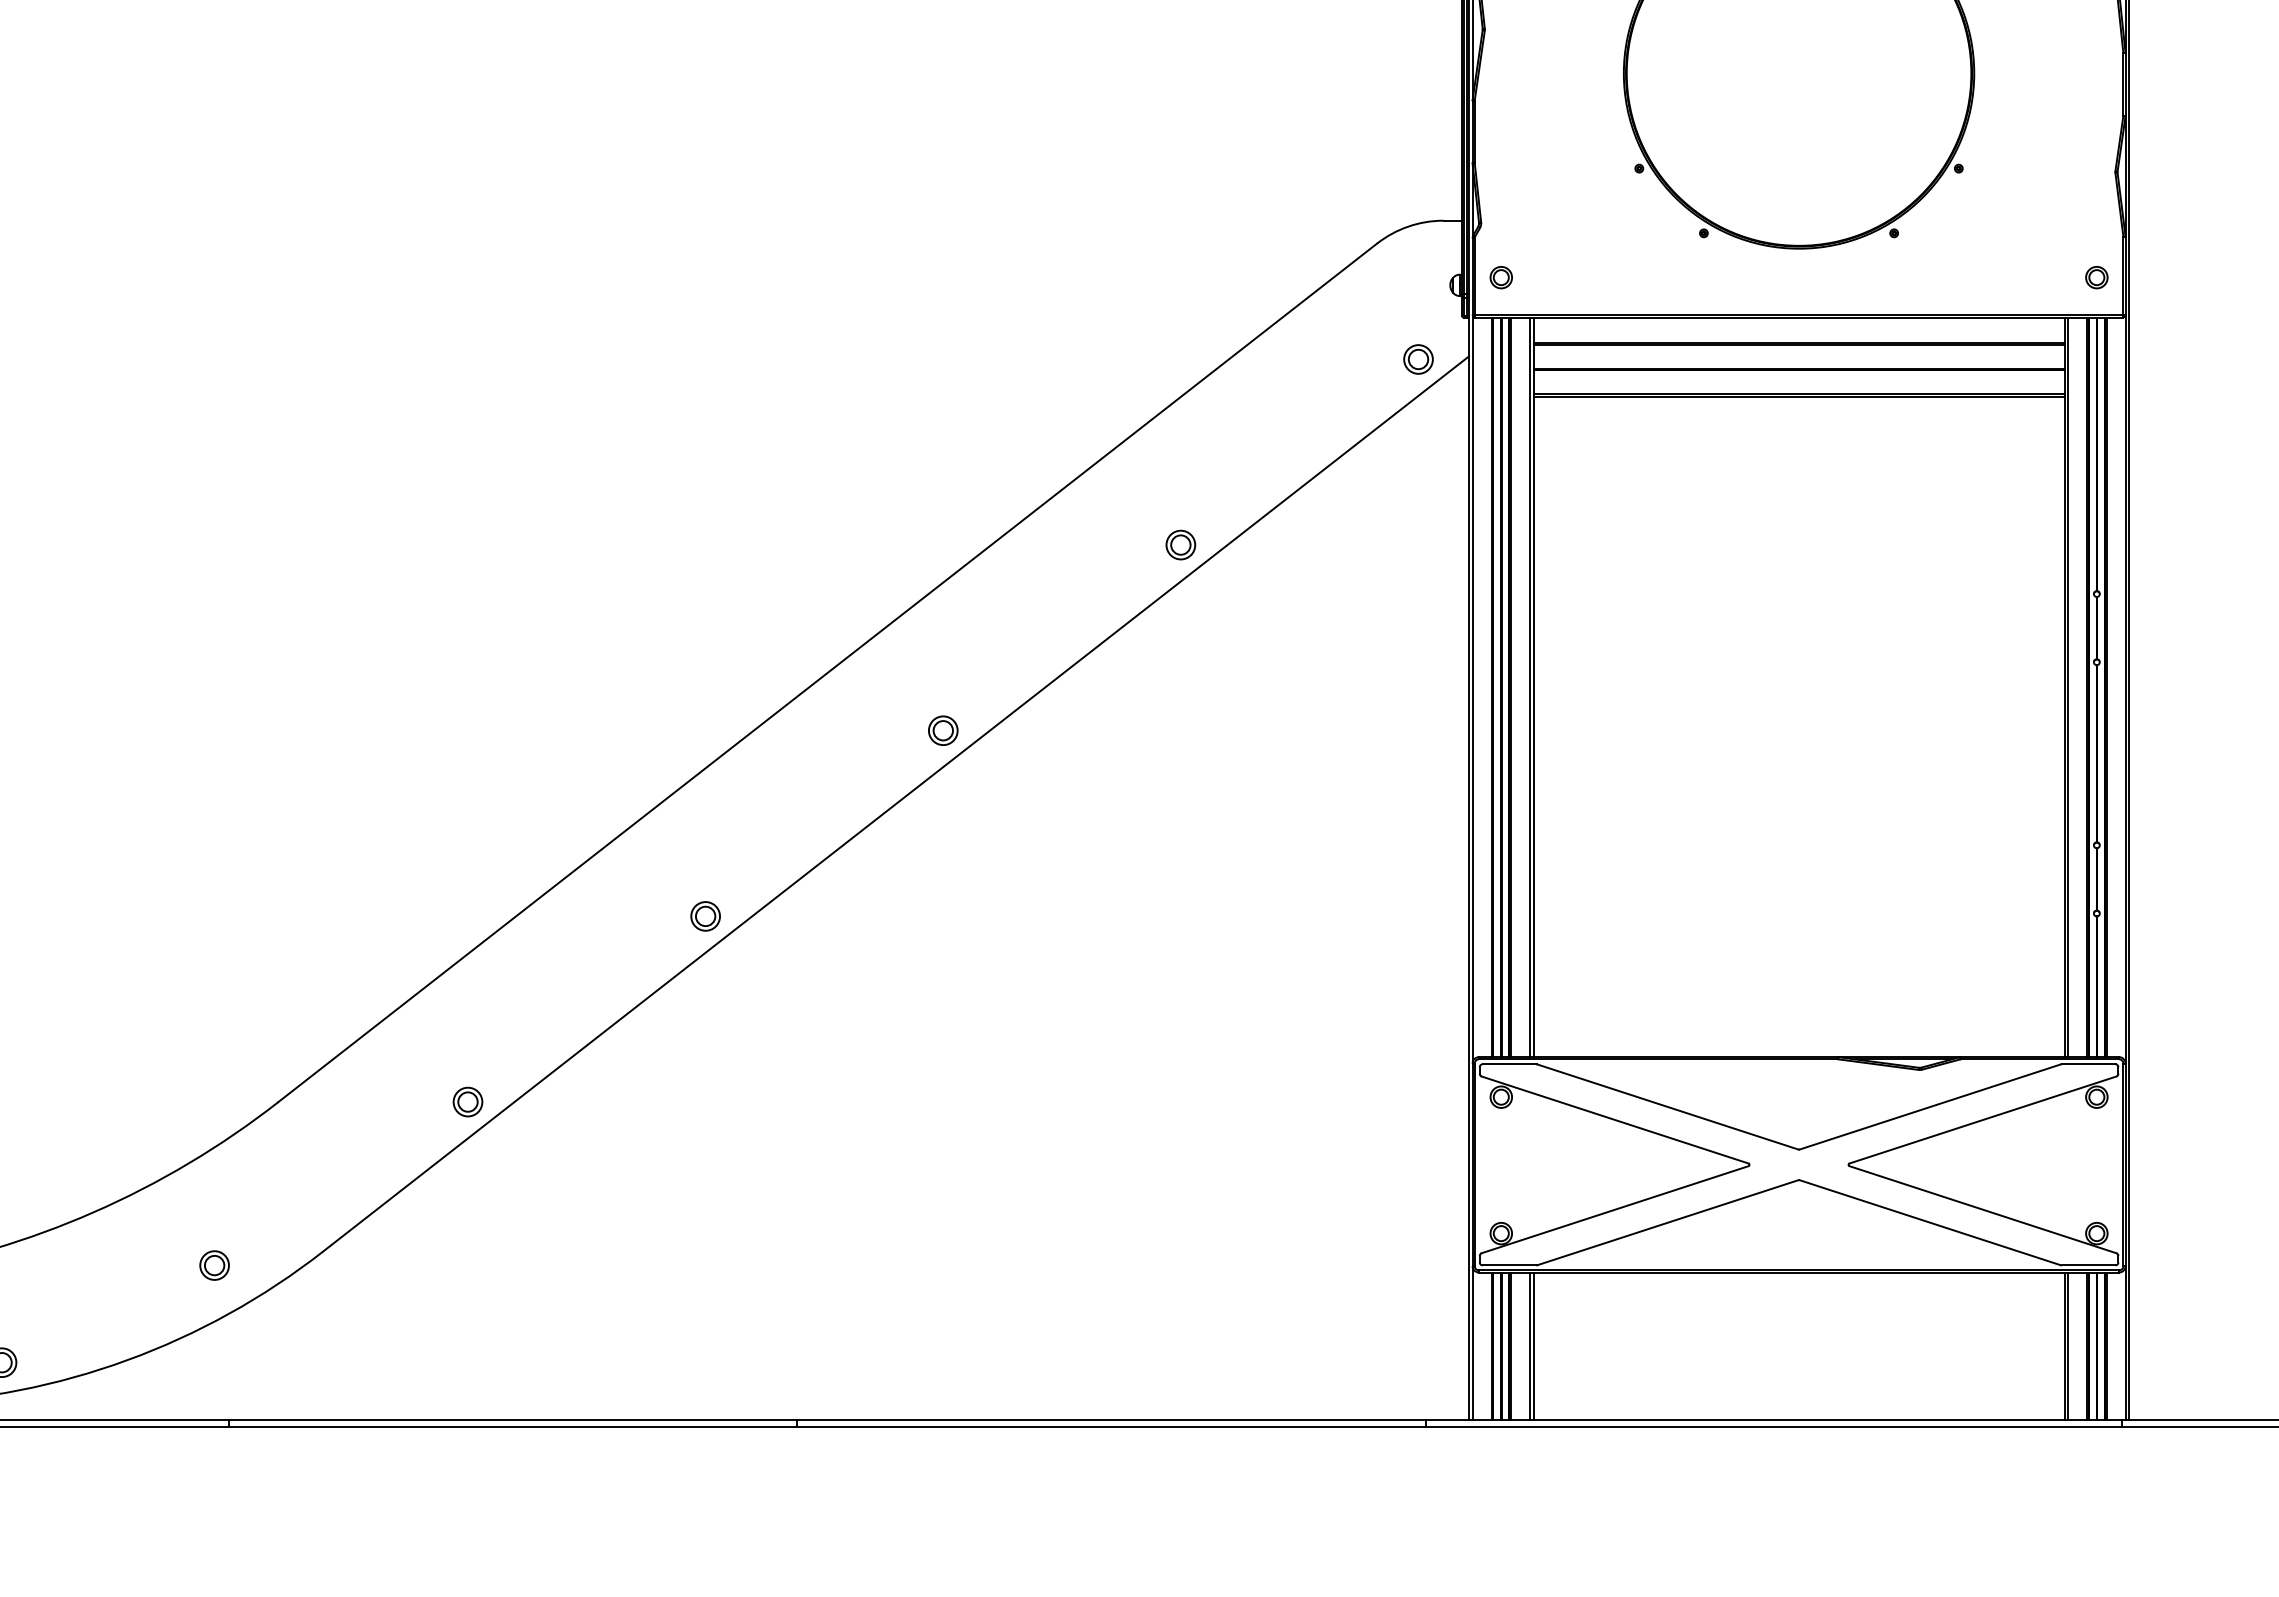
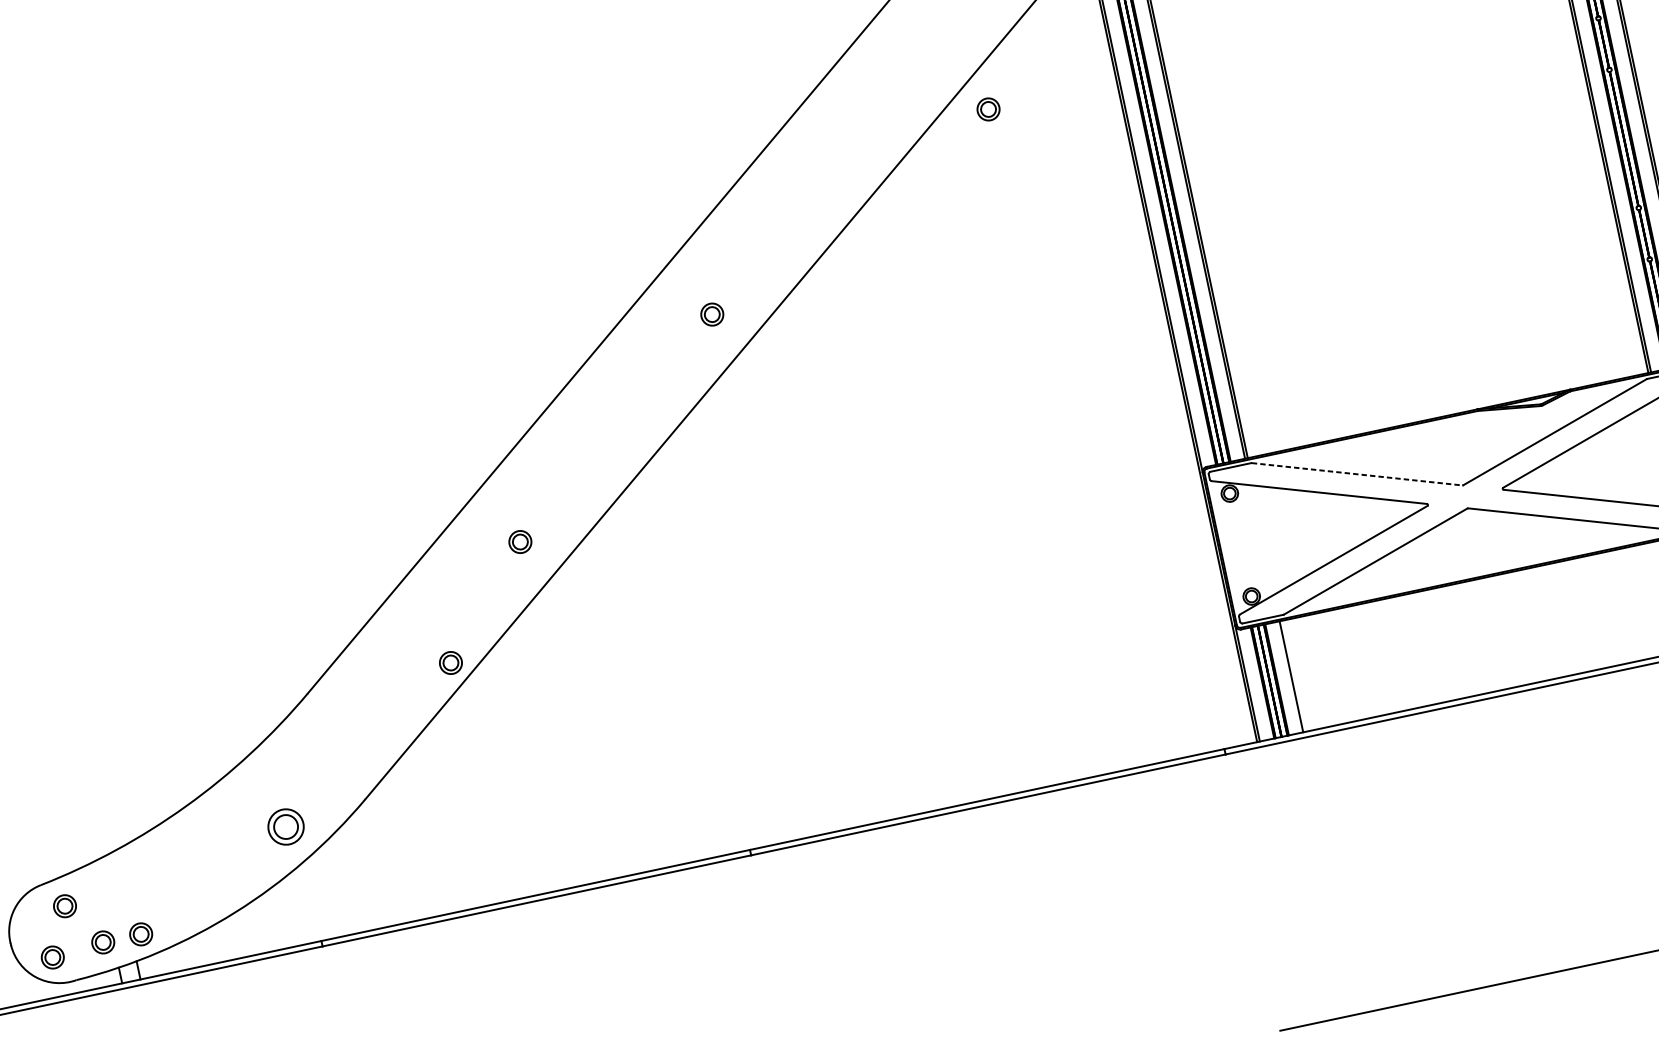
part: (1180, 544) -> (988, 109), moved
part: (943, 730) -> (712, 314), moved
part: (705, 916) -> (520, 542), moved
line: (1668, 1107) -> (1357, 474), solid -> dashed
part: (214, 1265) -> (285, 826), size x1.6
line: (1533, 1345) -> (1293, 675), removed

